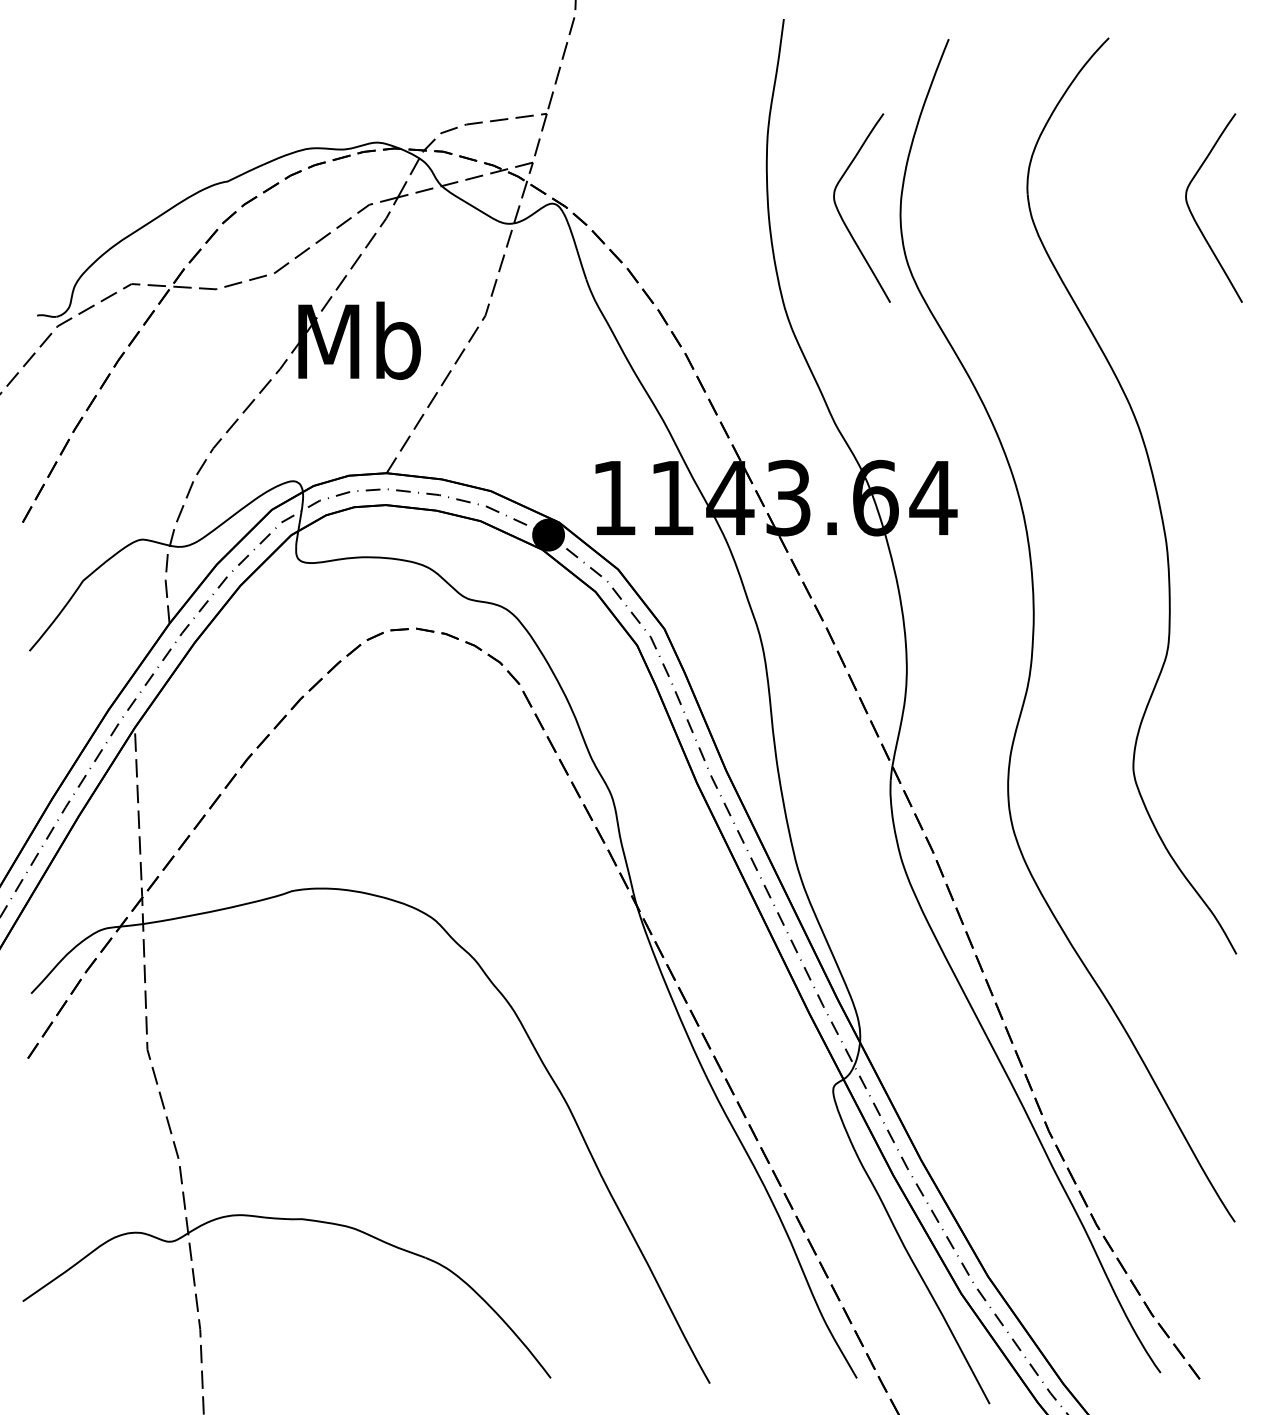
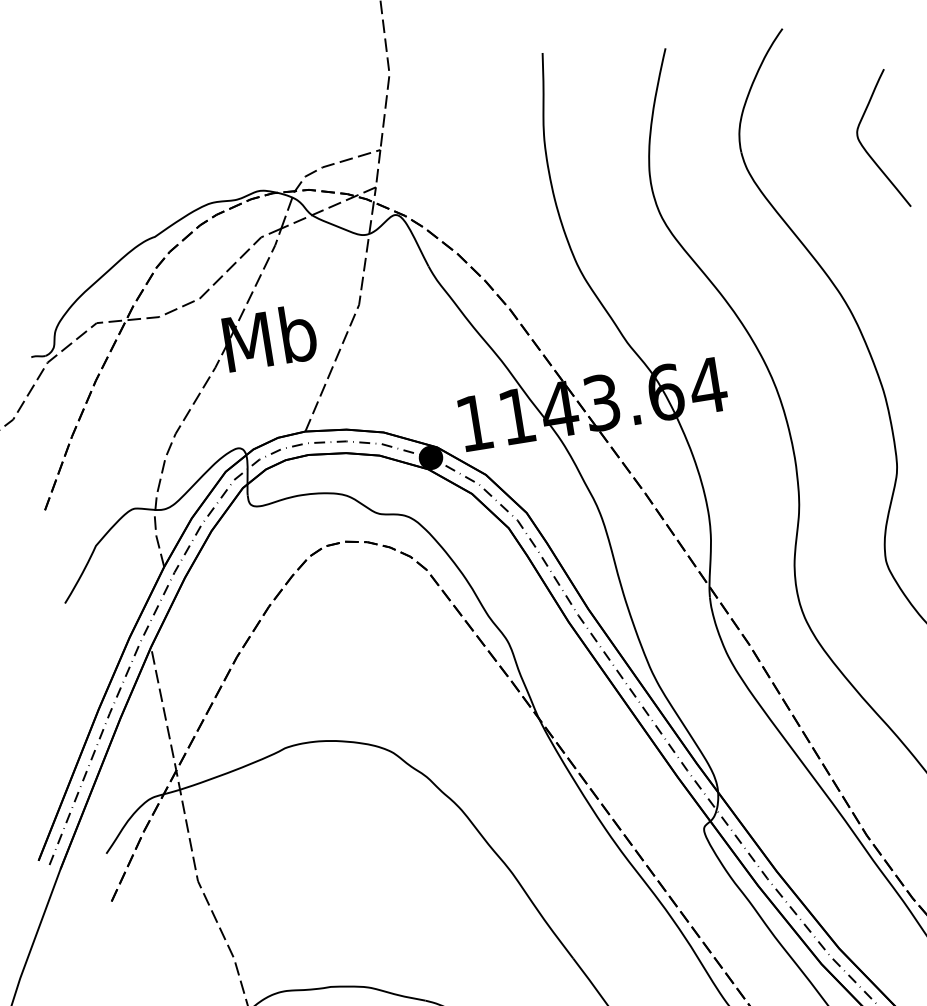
curve: (842, 217) -> (608, 191), removed

